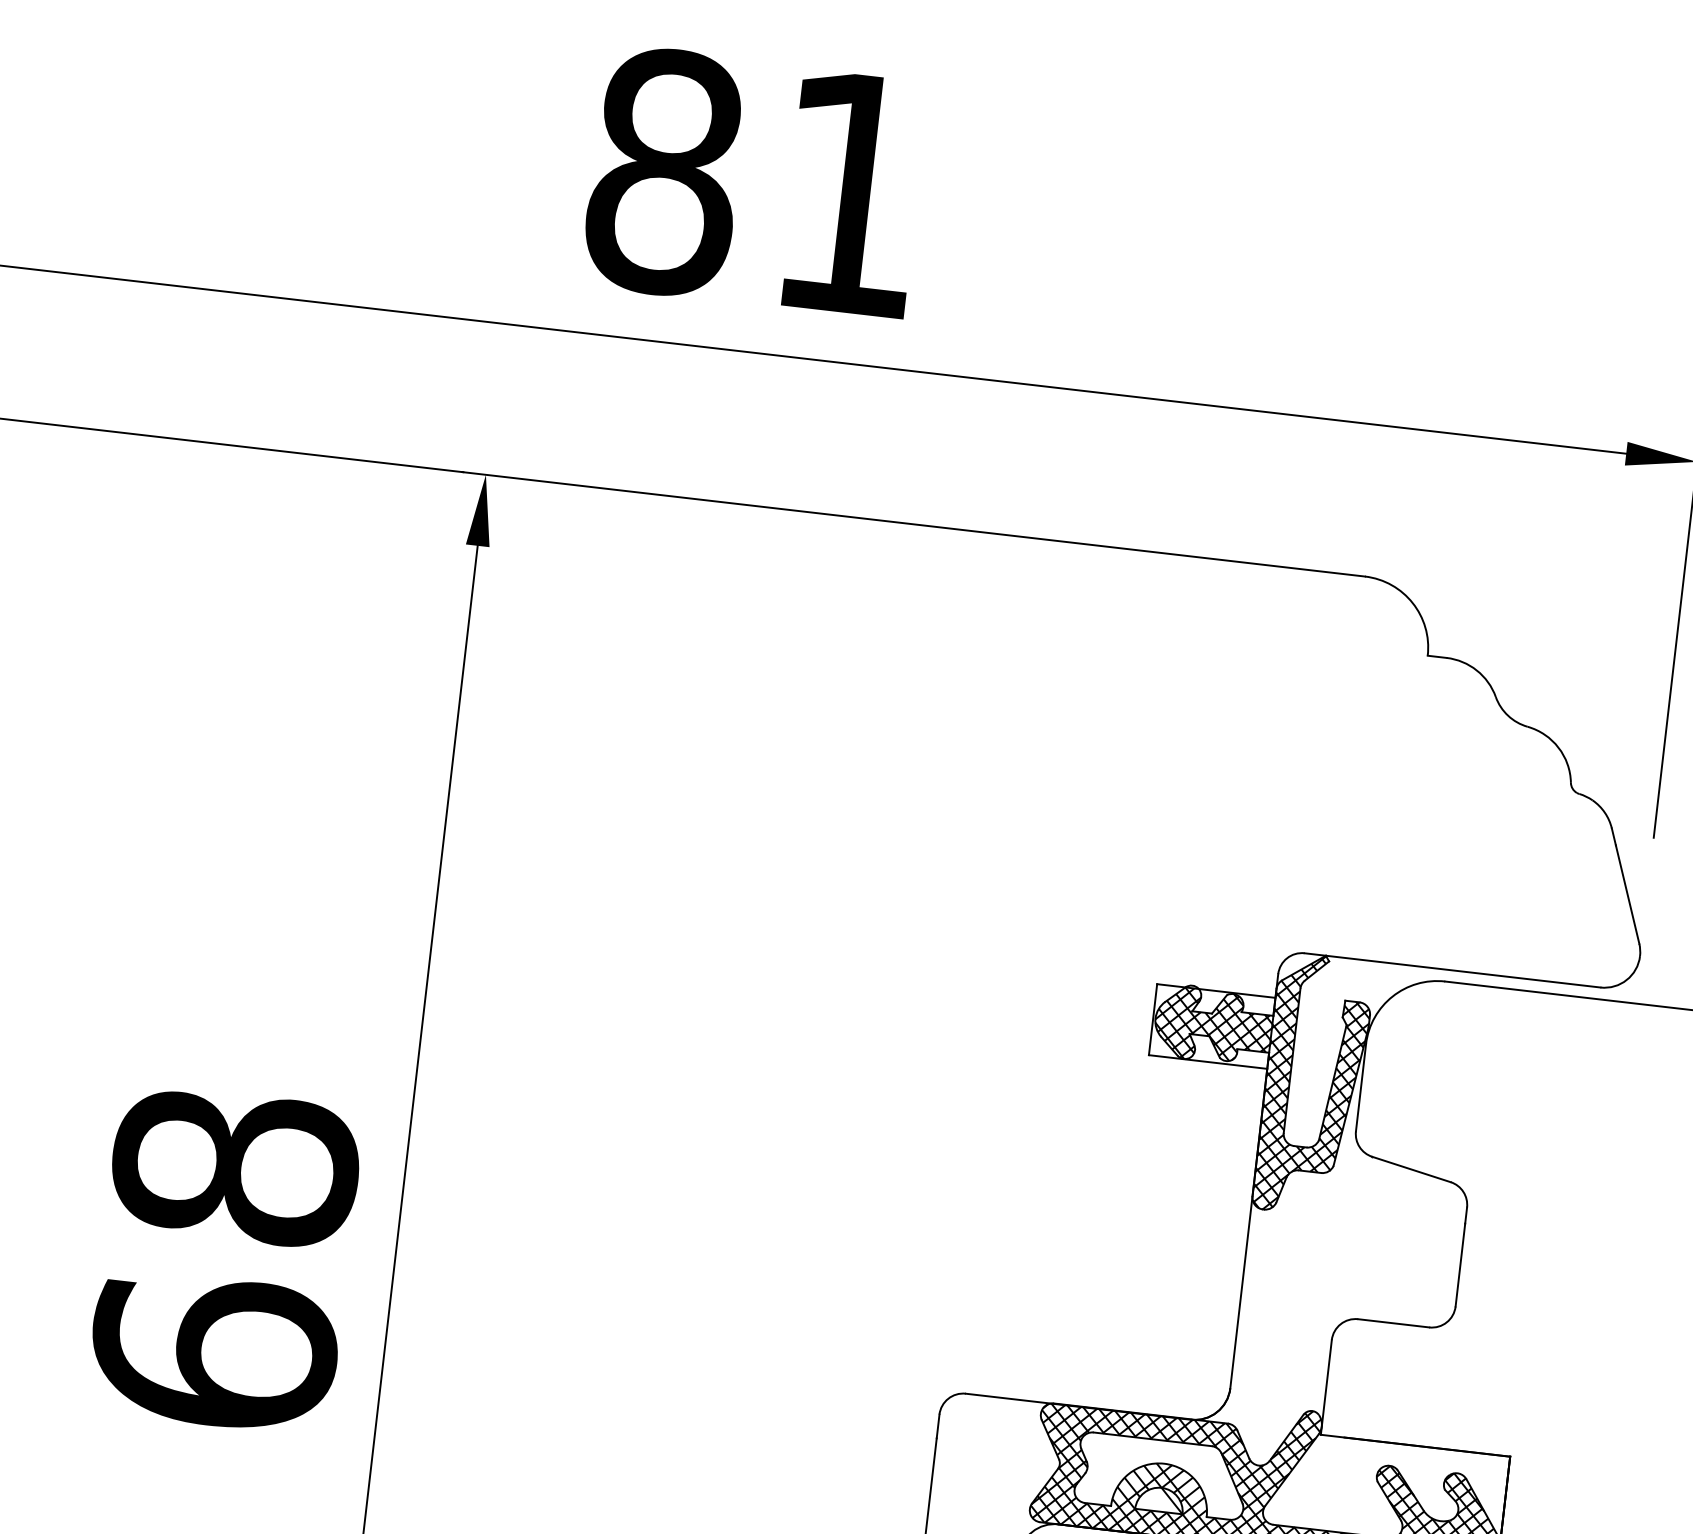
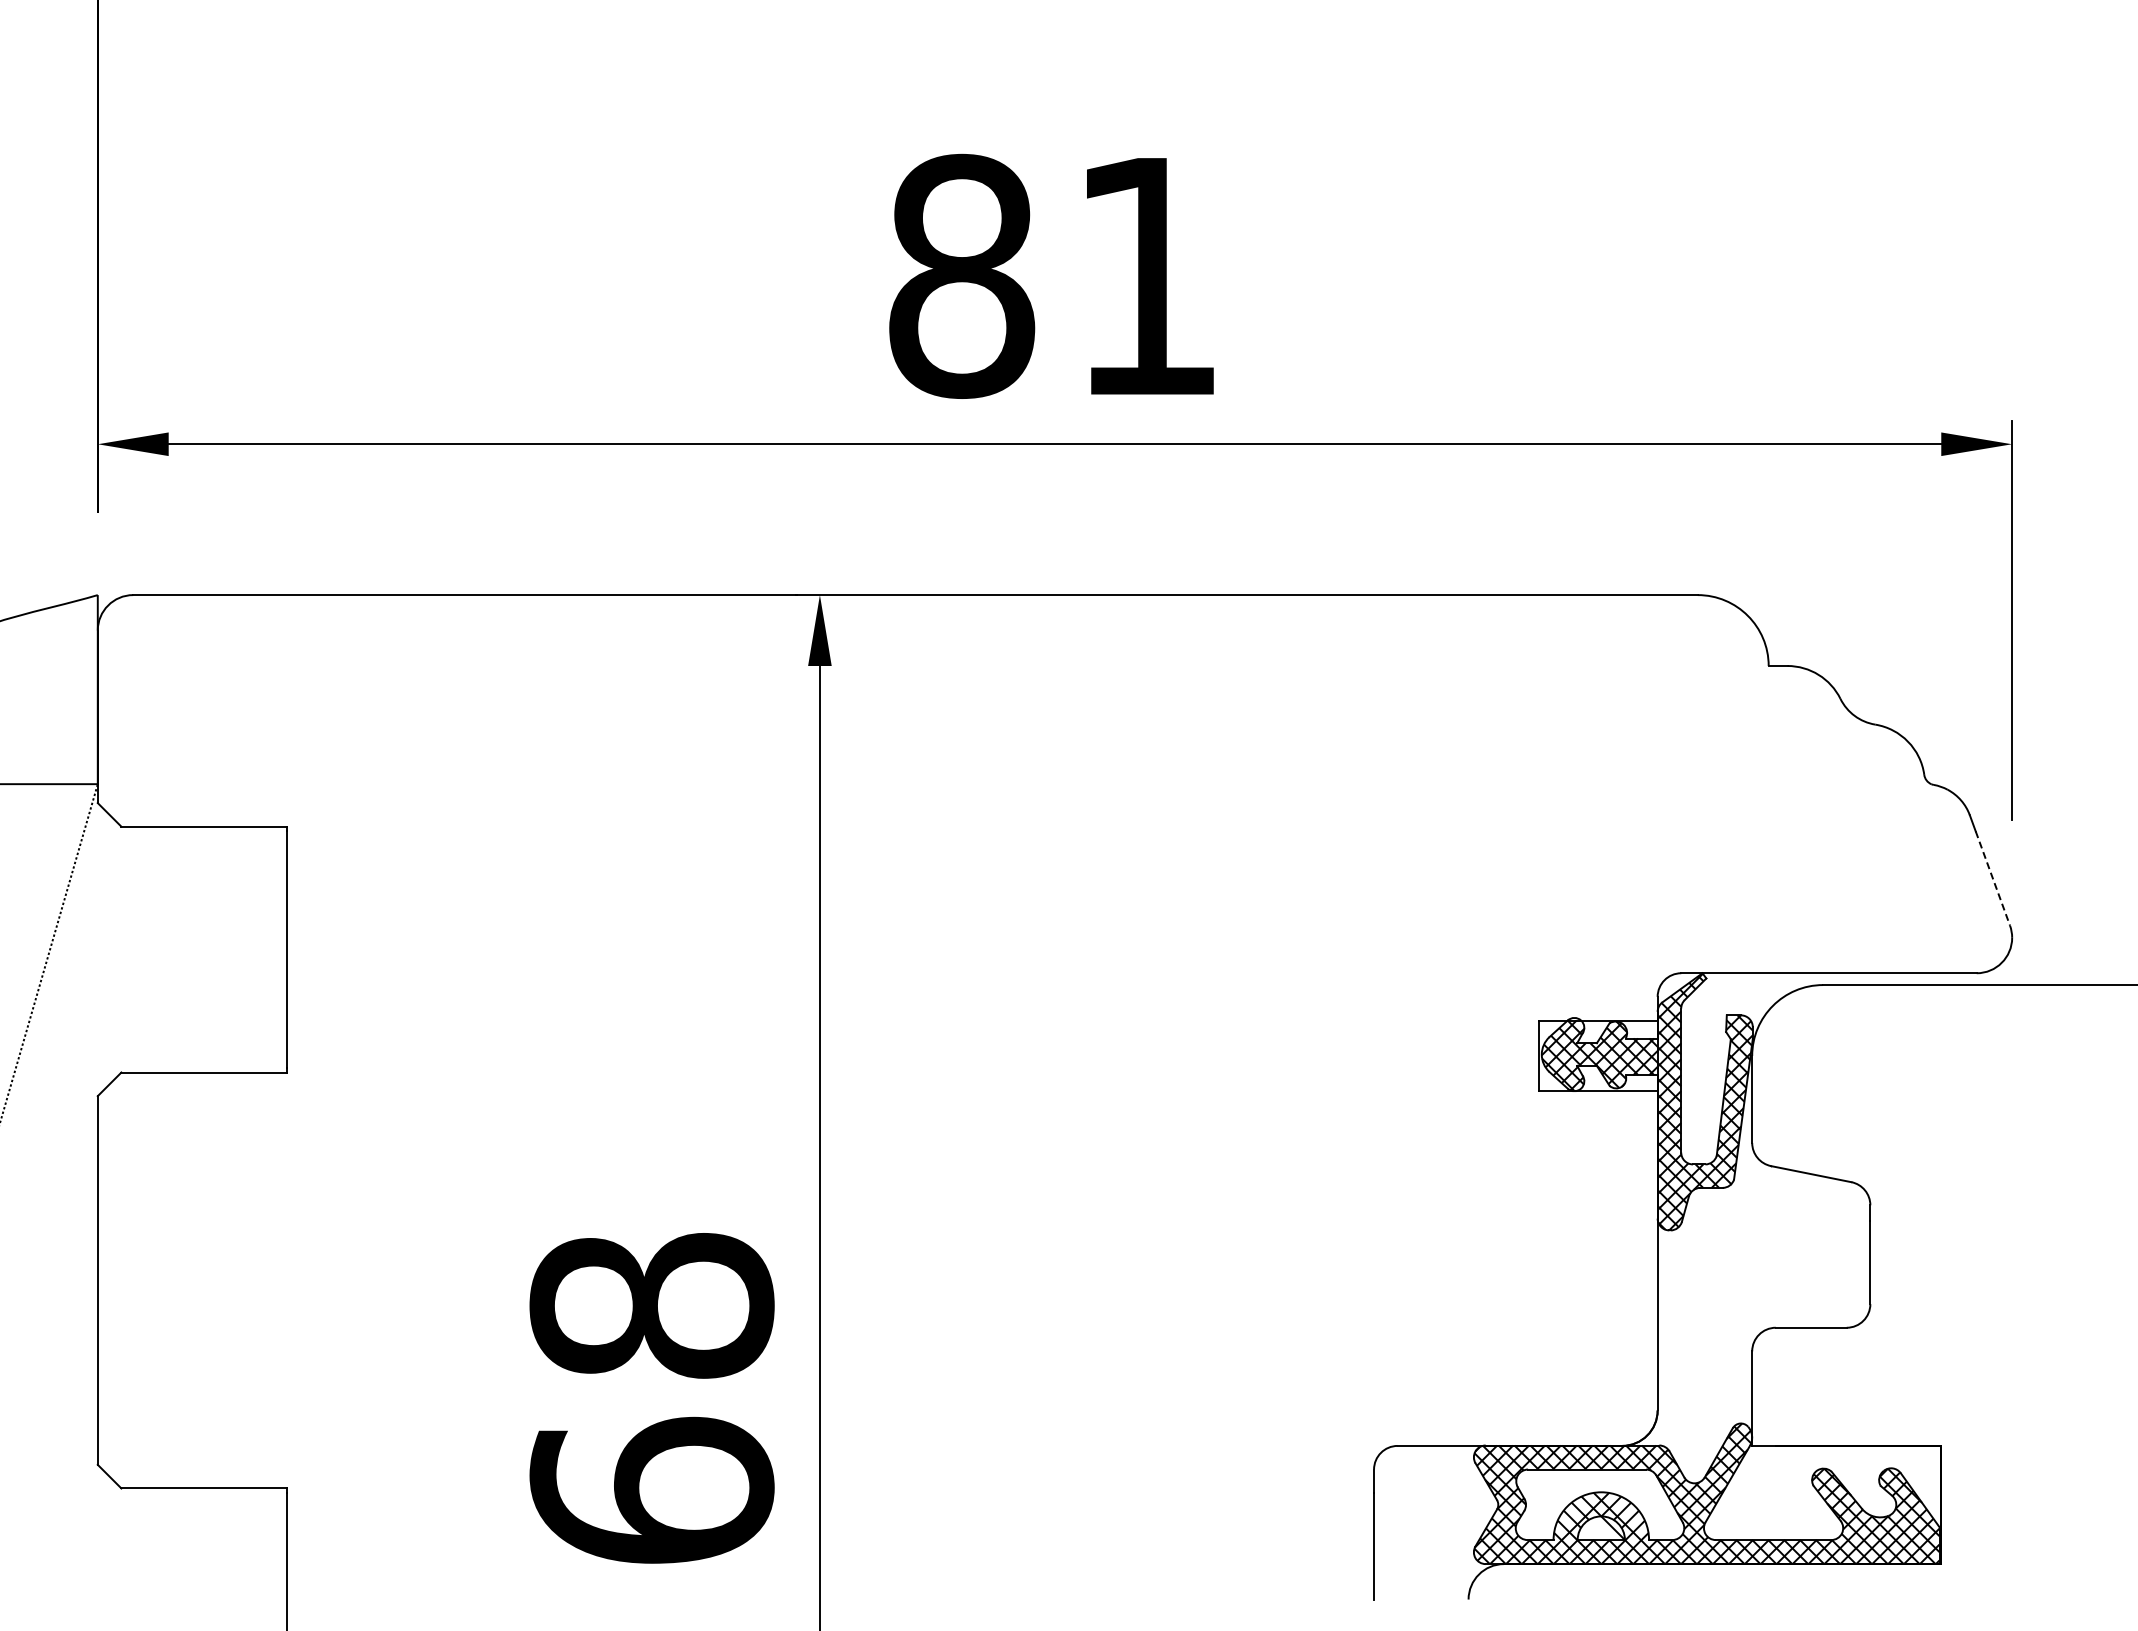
line: (1628, 895) -> (1993, 879), solid -> dashed

